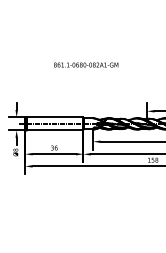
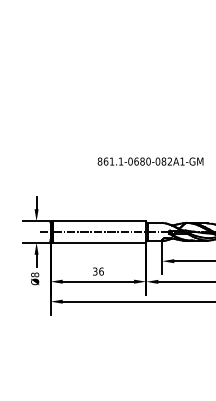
text: (86, 64) -> (151, 160), moved

